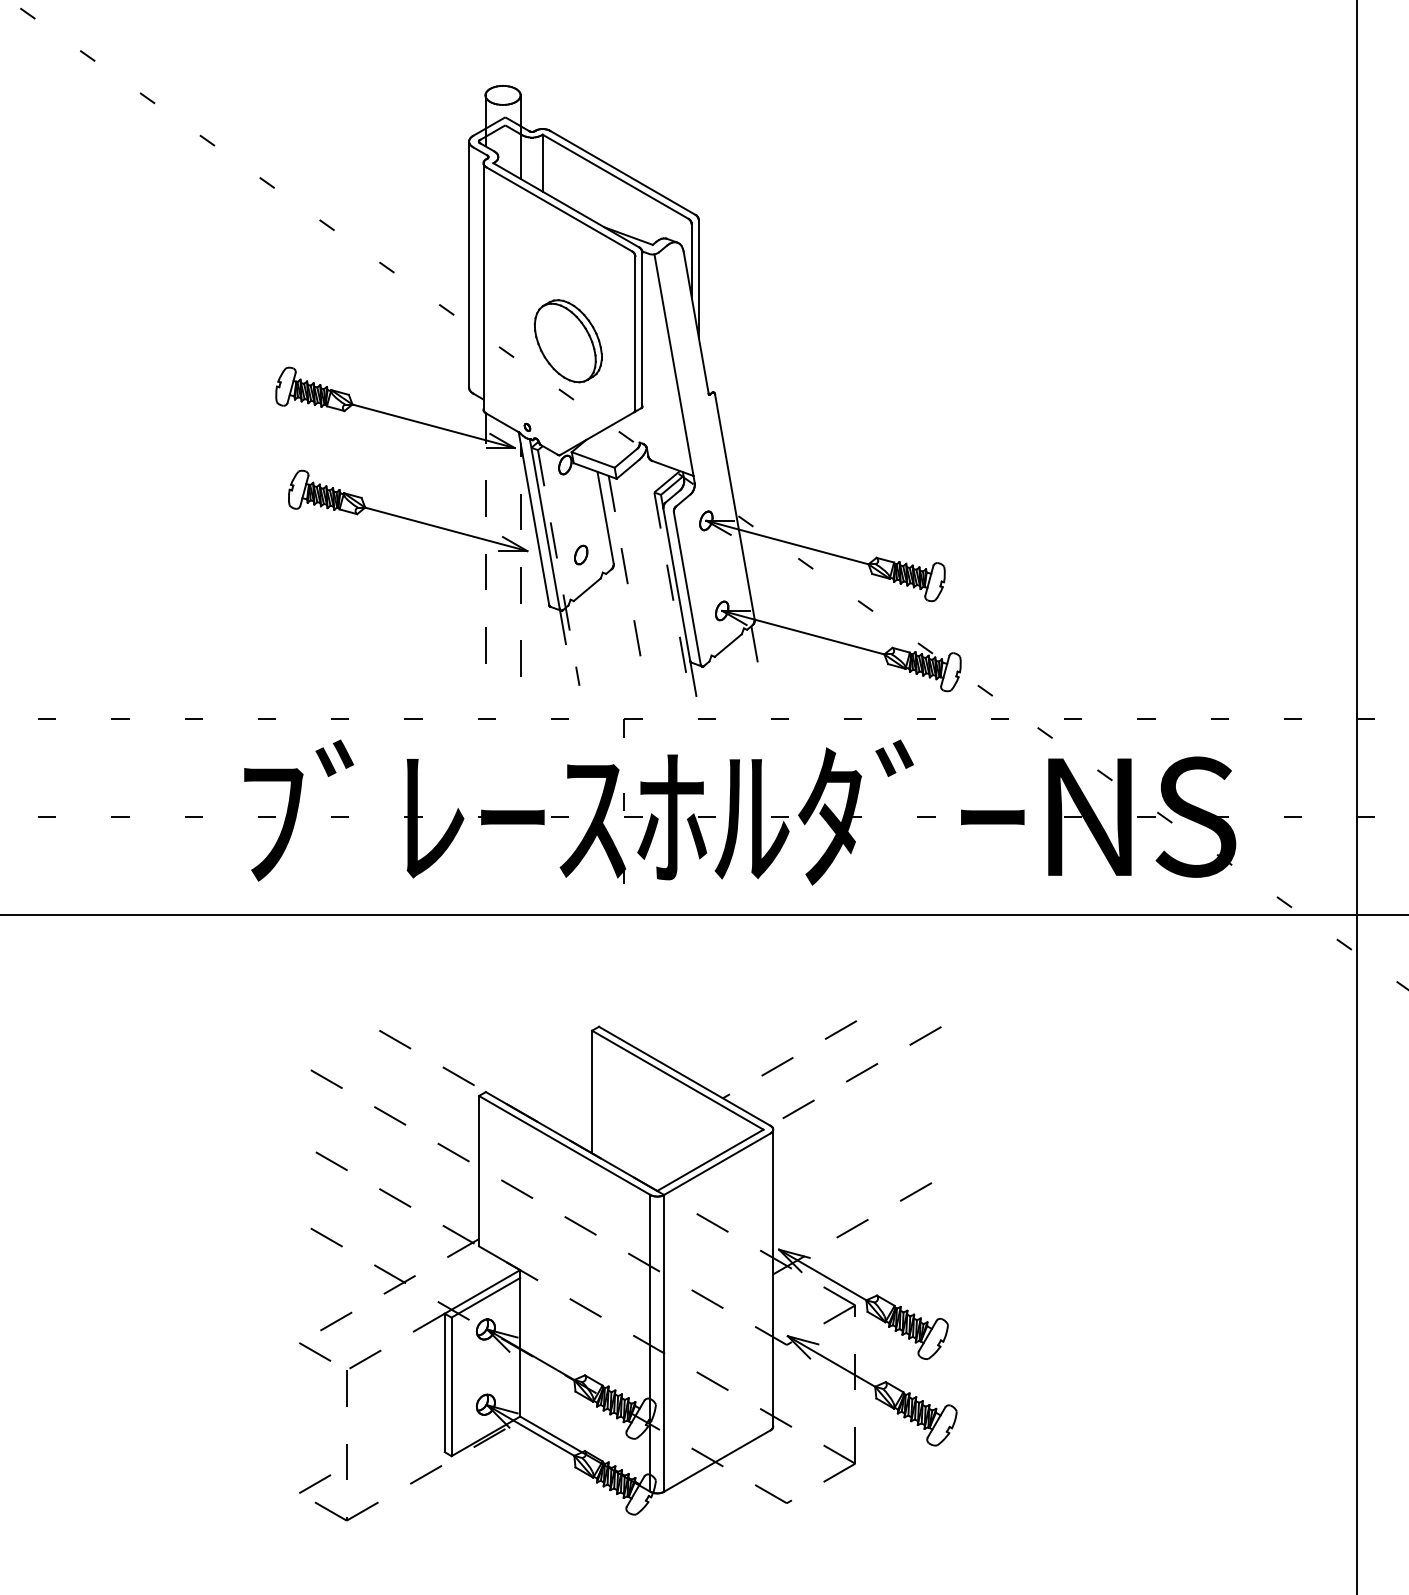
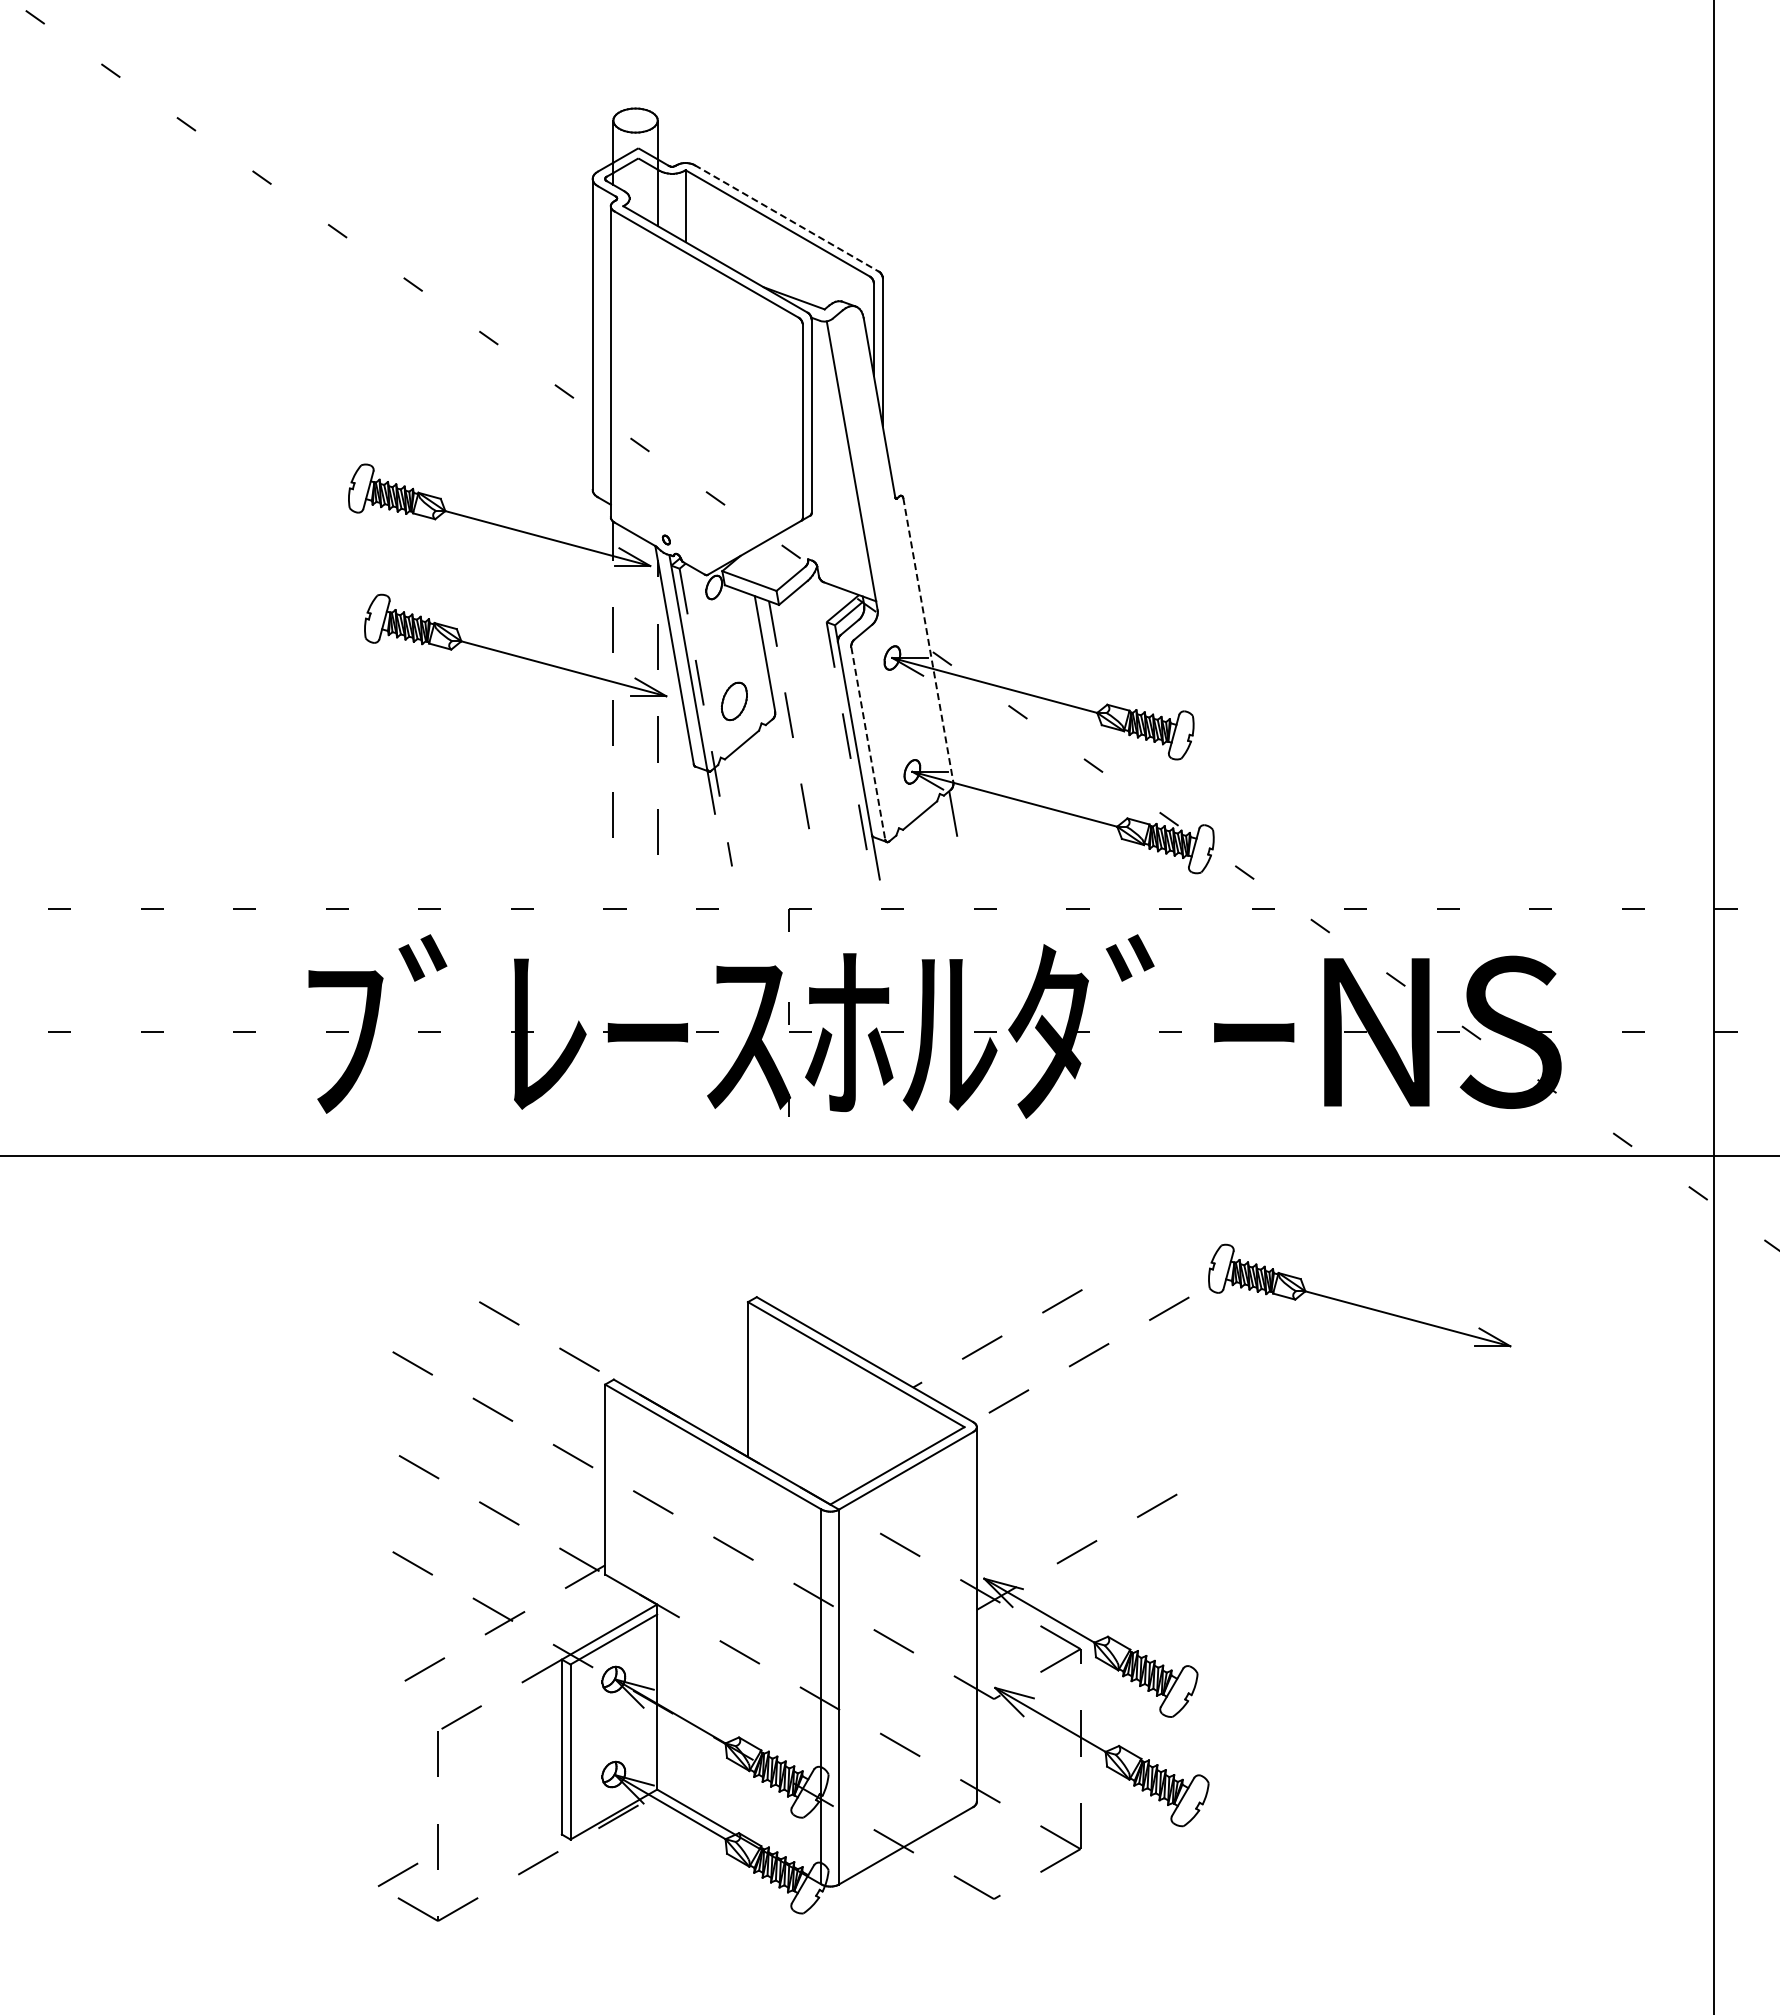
line: (623, 172) -> (787, 218), solid -> dashed
part: (567, 340) -> (717, 430), removed
line: (734, 506) -> (928, 640), solid -> dashed
part: (580, 554) -> (733, 700), size x1.6
line: (687, 588) -> (868, 743), solid -> dashed
part: (1072, 1031) -> (1355, 1303), added
line: (314, 1352) -> (397, 1708), removed

